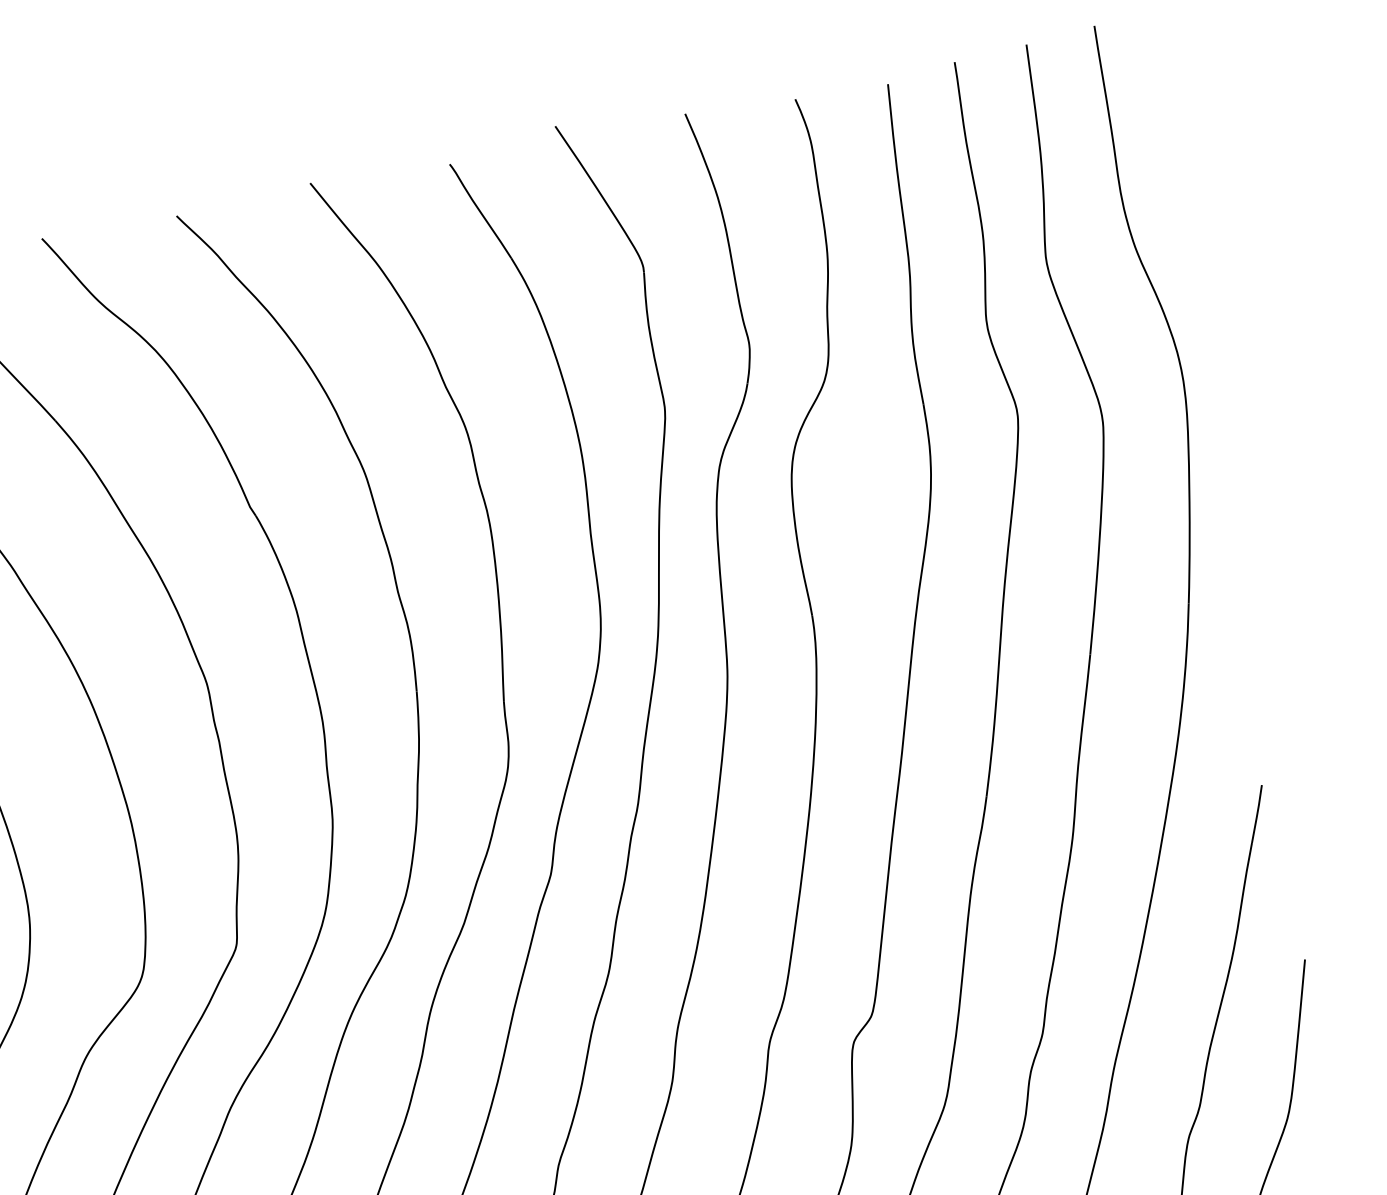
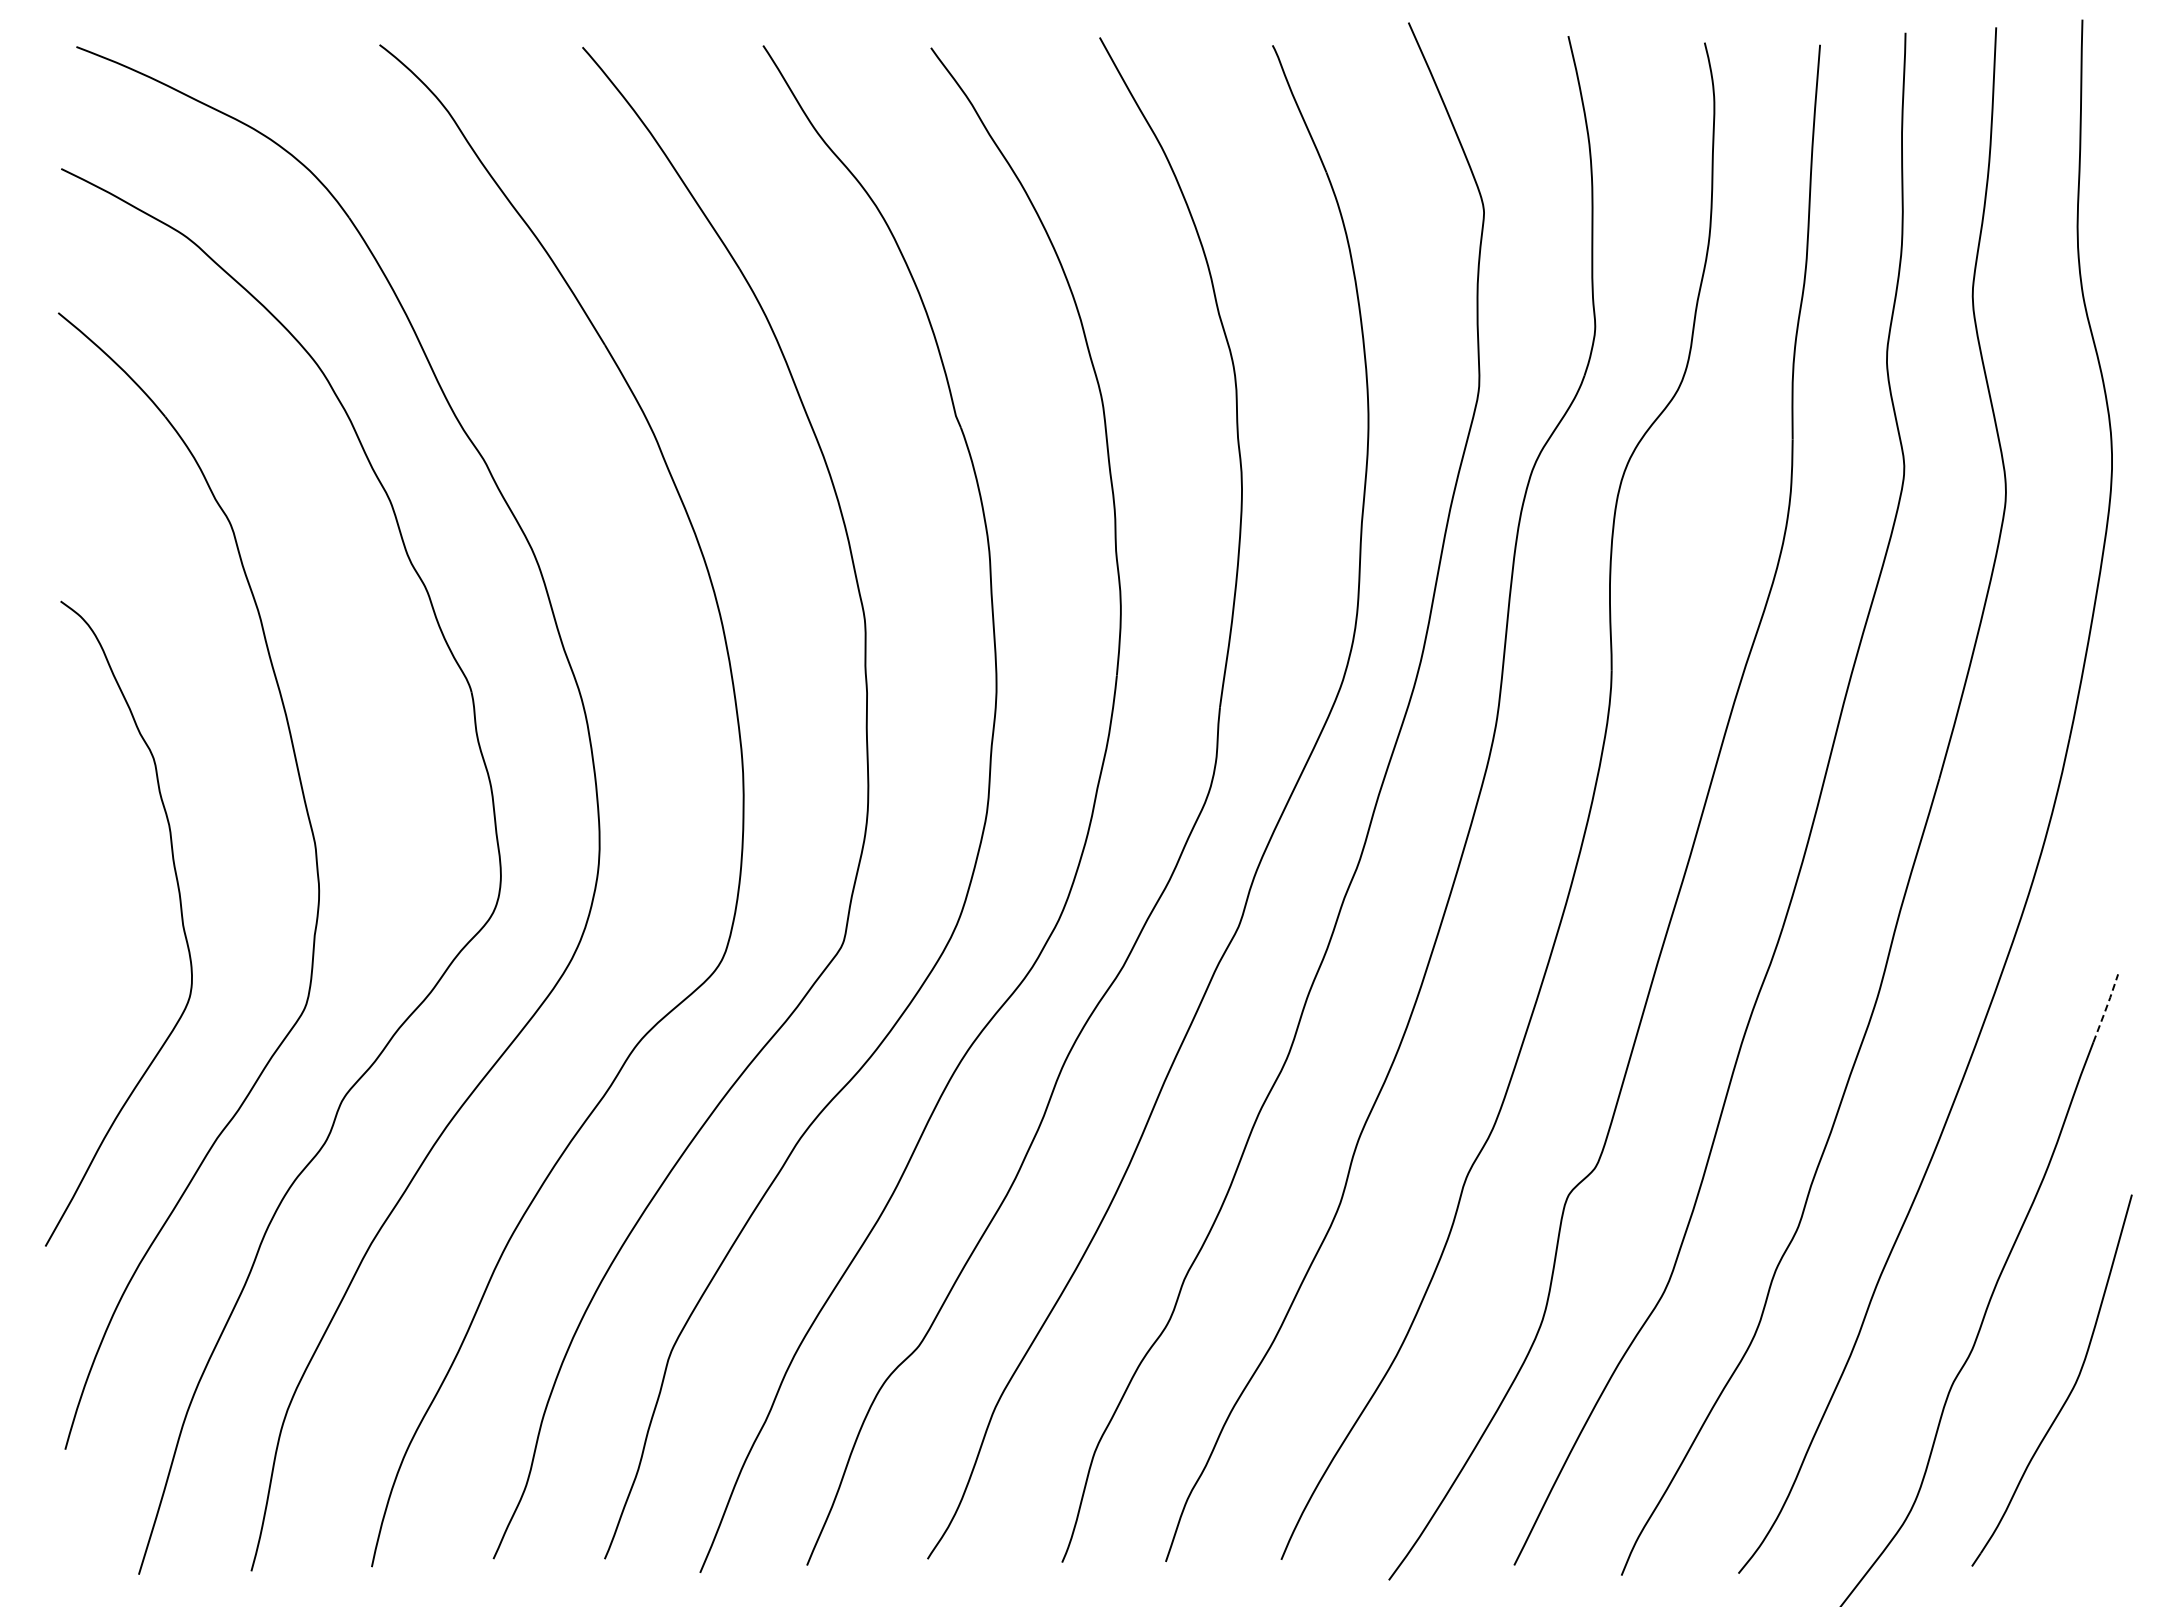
line: (1257, 814) -> (2106, 1008), solid -> dashed

